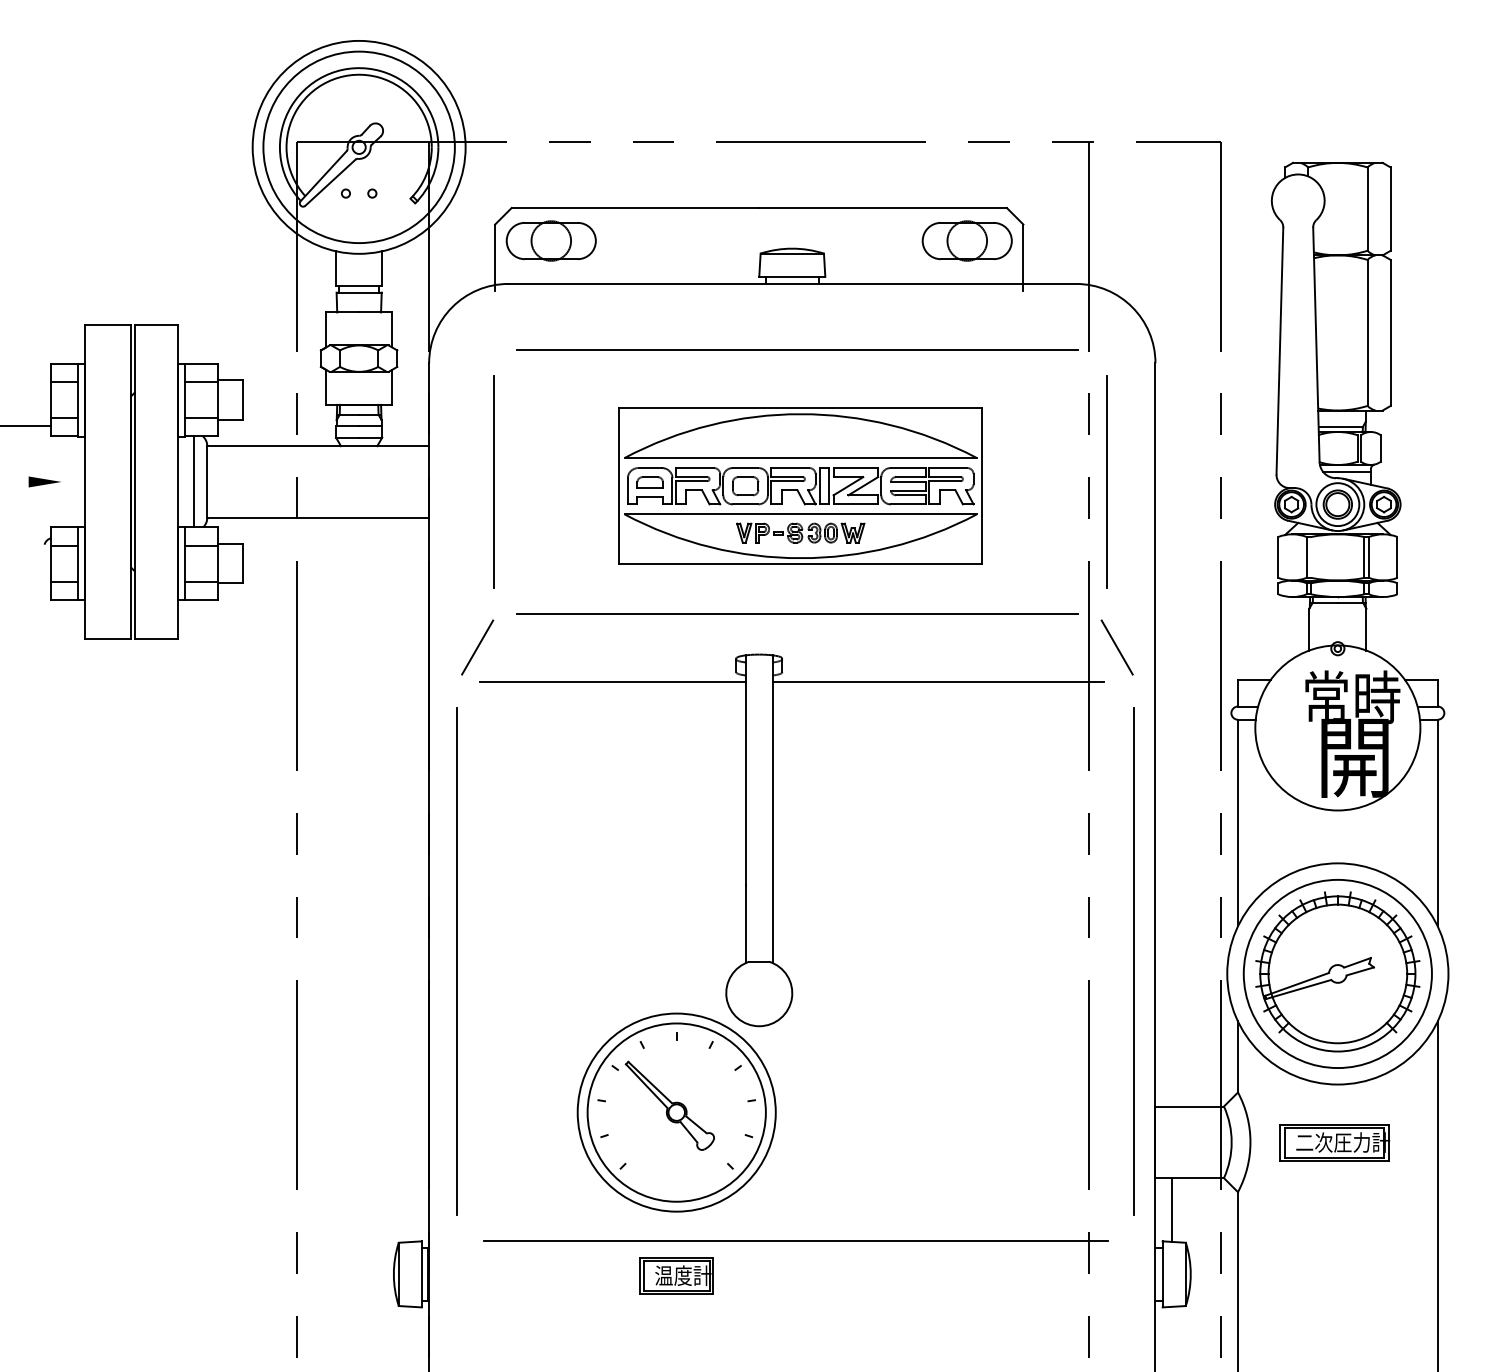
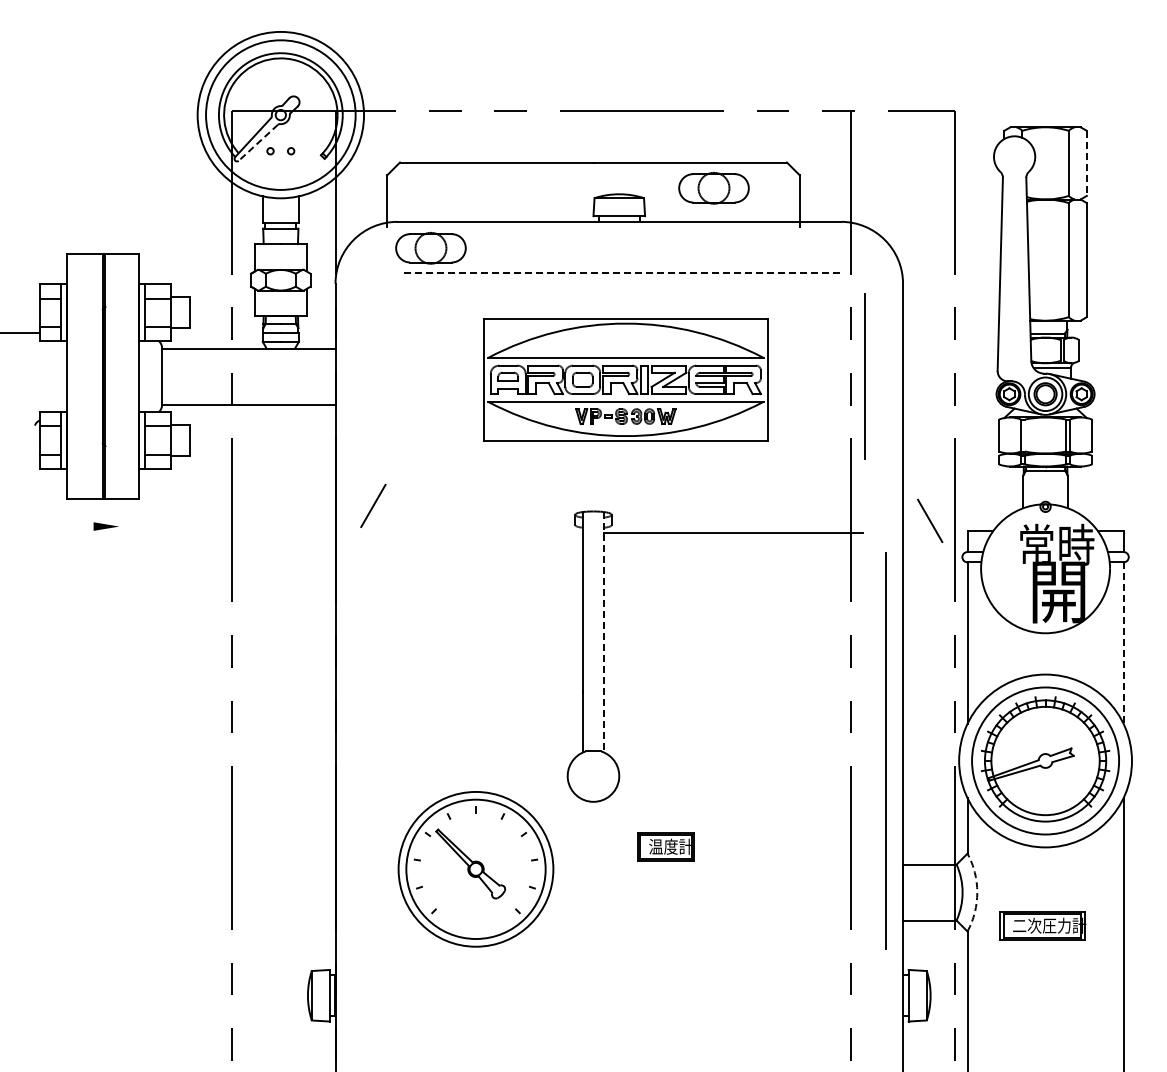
line: (330, 182) -> (258, 142), solid -> dashed
line: (1390, 209) -> (1086, 163), solid -> dashed
part: (550, 241) -> (430, 248), moved
part: (966, 241) -> (713, 188), moved
line: (797, 350) -> (623, 273), solid -> dashed
part: (43, 481) -> (105, 526), moved
line: (193, 481) -> (151, 376), removed
line: (494, 481) -> (386, 376), removed
line: (797, 613) -> (623, 479), removed
line: (1117, 646) -> (930, 520), moved
line: (613, 681) -> (479, 532), removed
line: (772, 809) -> (603, 632), solid -> dashed
line: (1437, 823) -> (1123, 643), solid -> dashed
line: (455, 960) -> (356, 750), removed
part: (676, 1112) -> (475, 869), moved
arc: (1250, 1142) -> (977, 892), solid -> dashed
part: (1333, 1142) -> (1042, 925), moved
line: (1171, 1210) -> (915, 945), removed
line: (795, 1240) -> (621, 969), removed
part: (676, 1275) -> (665, 846), moved

